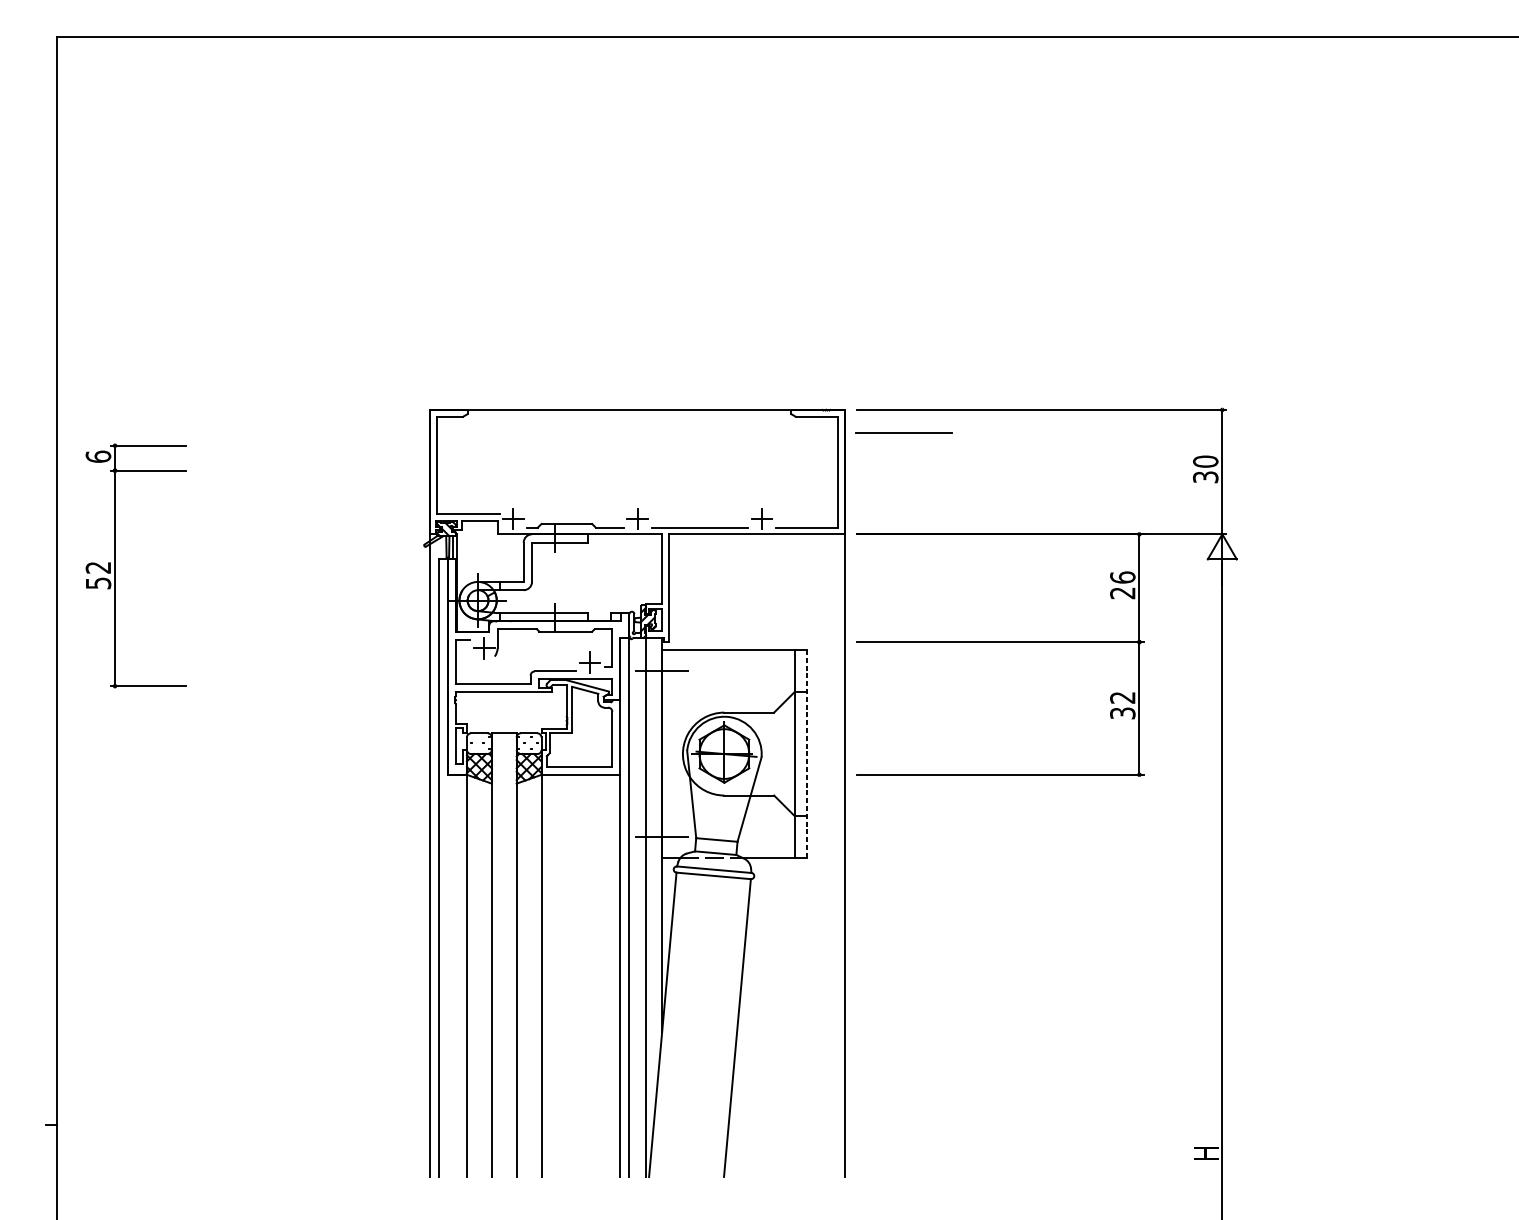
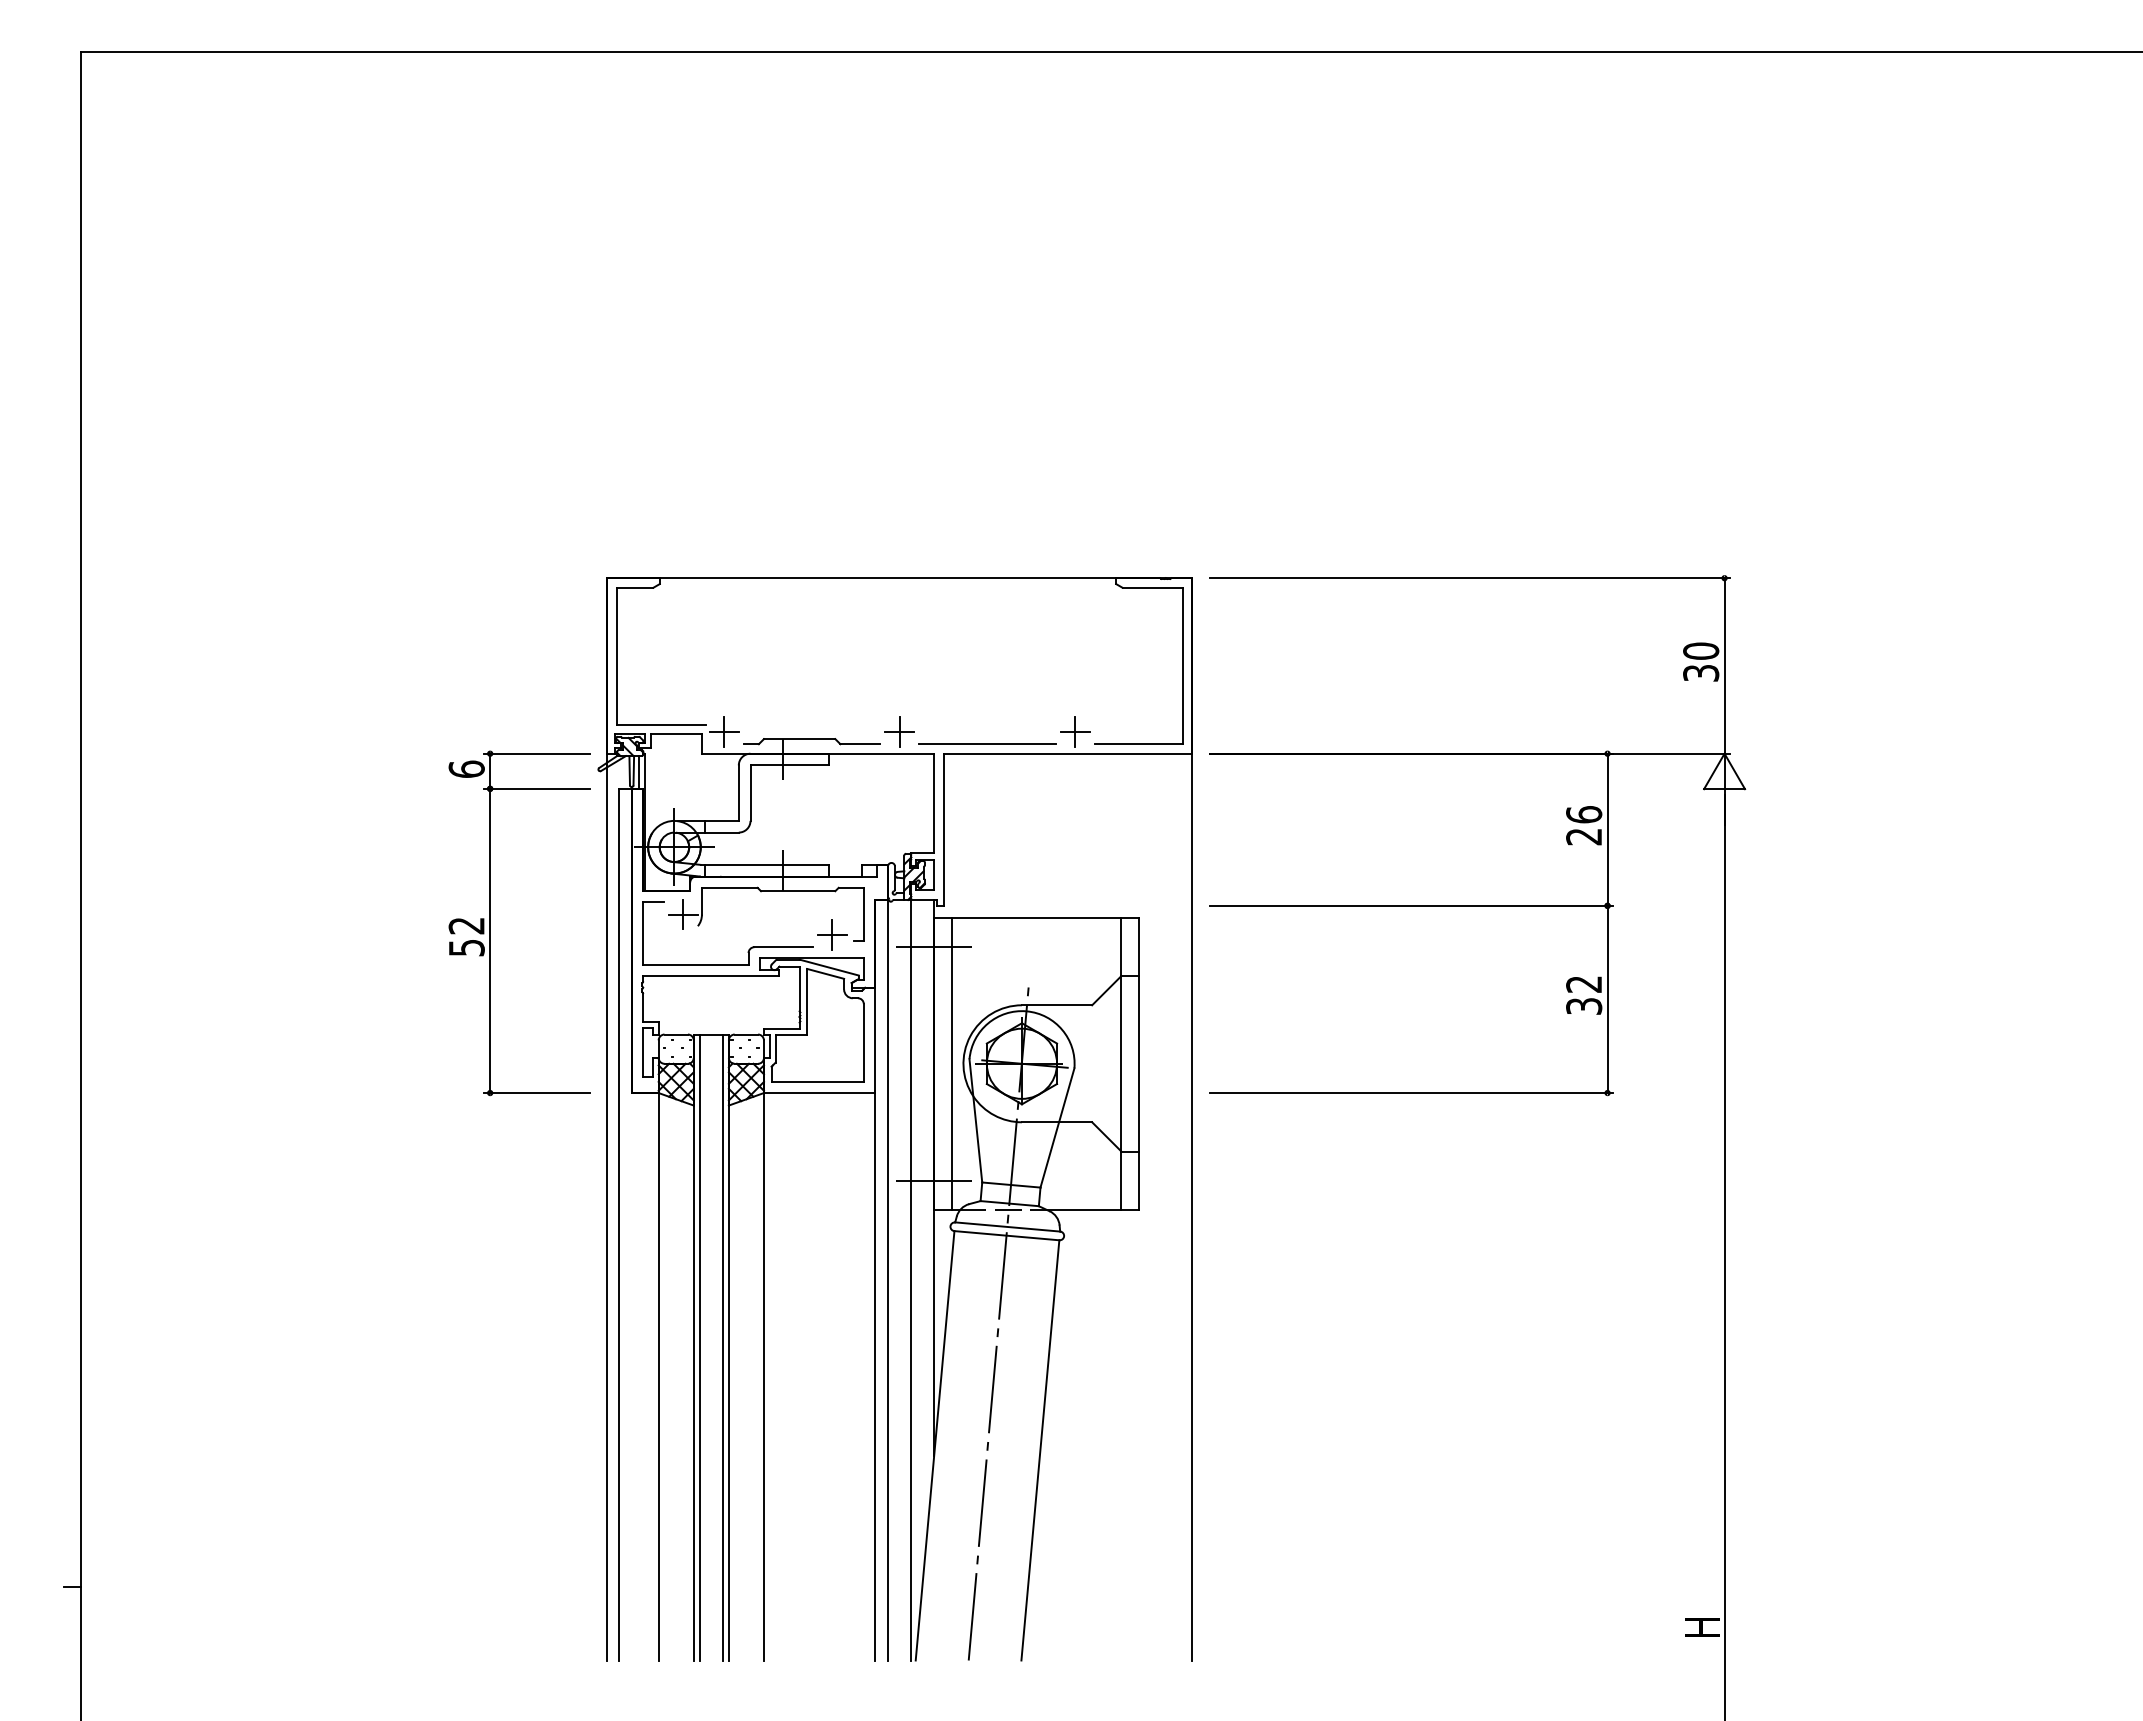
line: (904, 432) -> (1275, 610), removed
part: (115, 566) -> (490, 923), moved
line: (674, 753) -> (951, 1063), added
line: (806, 753) -> (1138, 1063), dashed -> solid
line: (707, 936) -> (998, 1321), added
line: (495, 955) -> (699, 1347), added
line: (512, 955) -> (723, 1347), added

